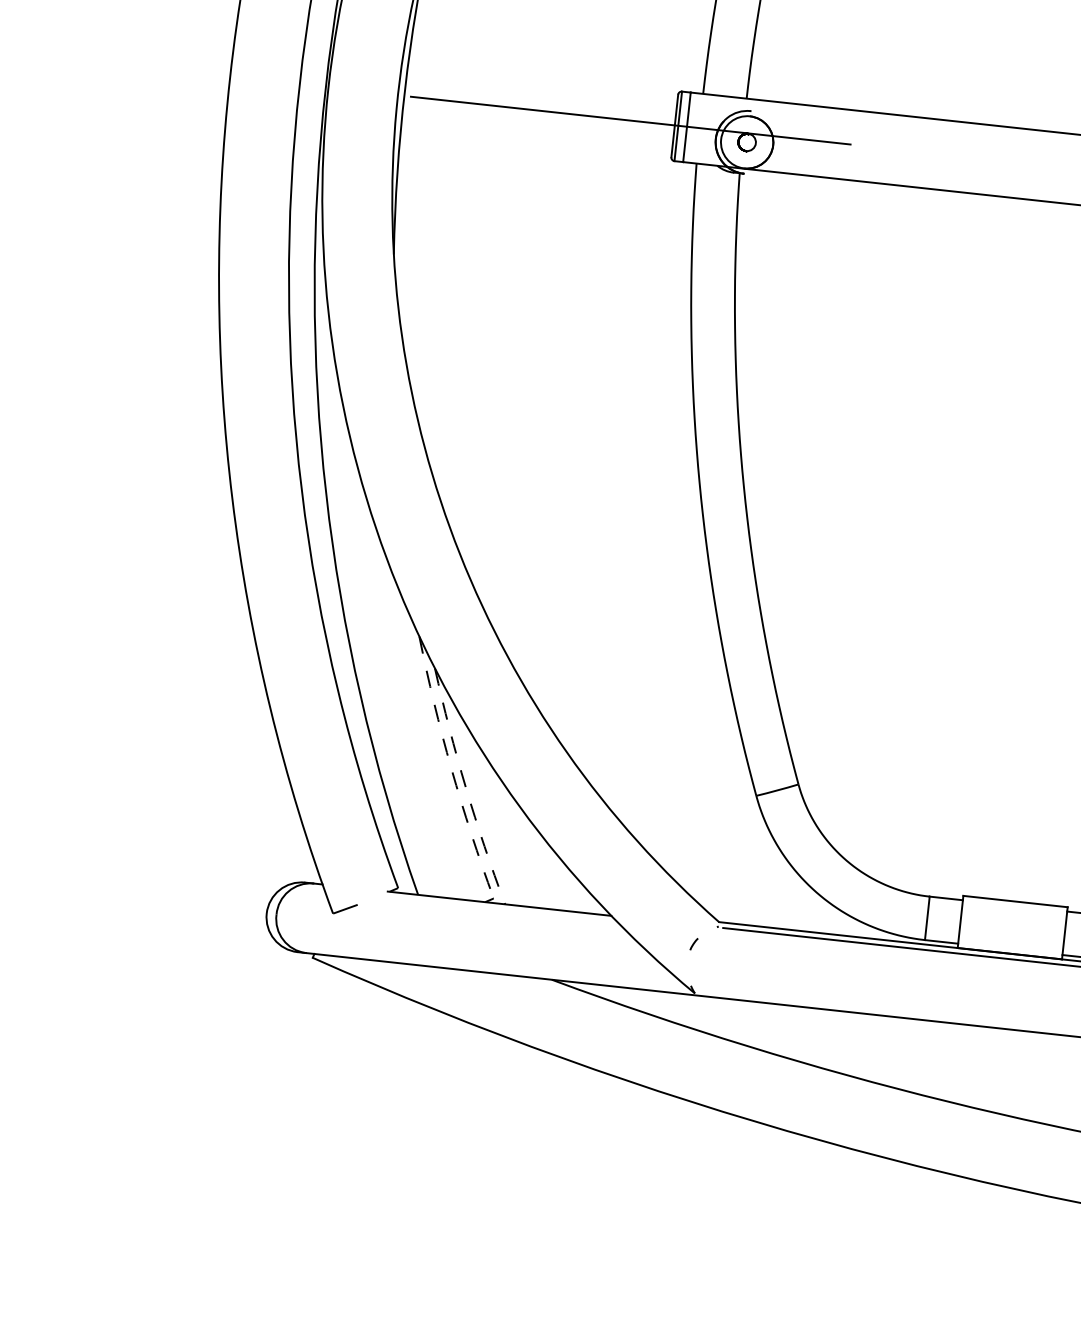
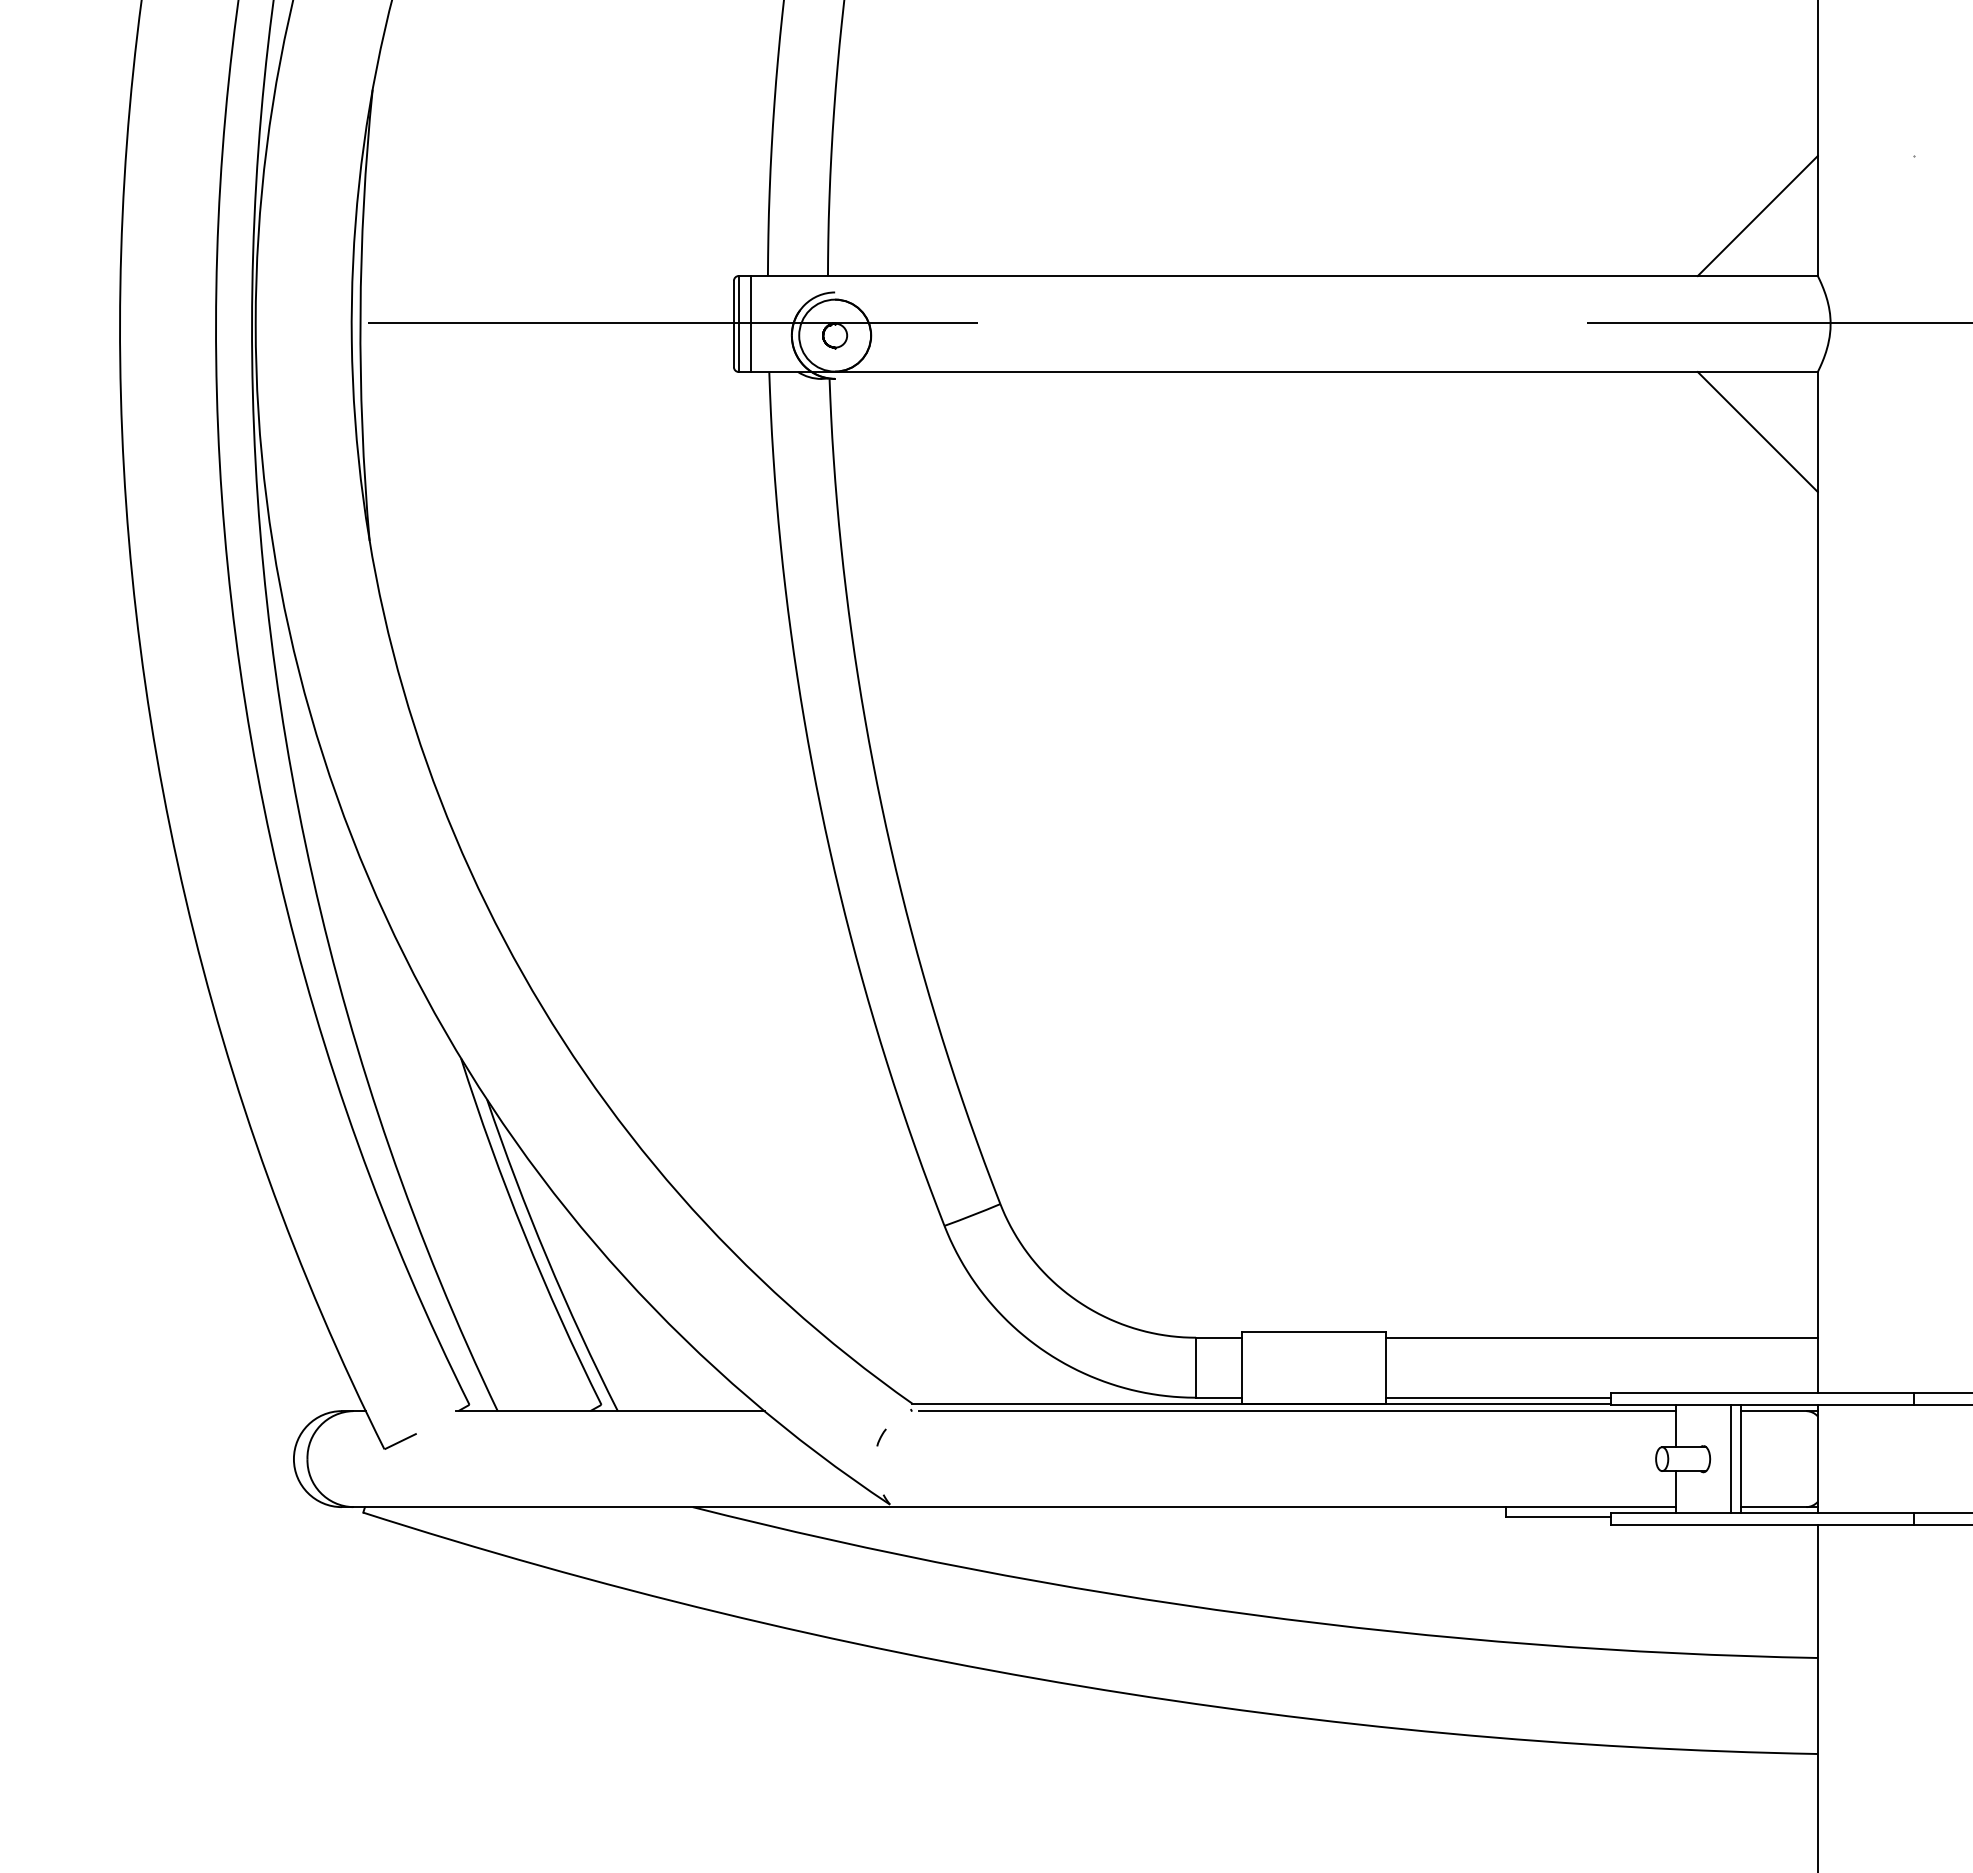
arc: (451, 769) -> (524, 1234), dashed -> solid
arc: (466, 787) -> (547, 1257), dashed -> solid

